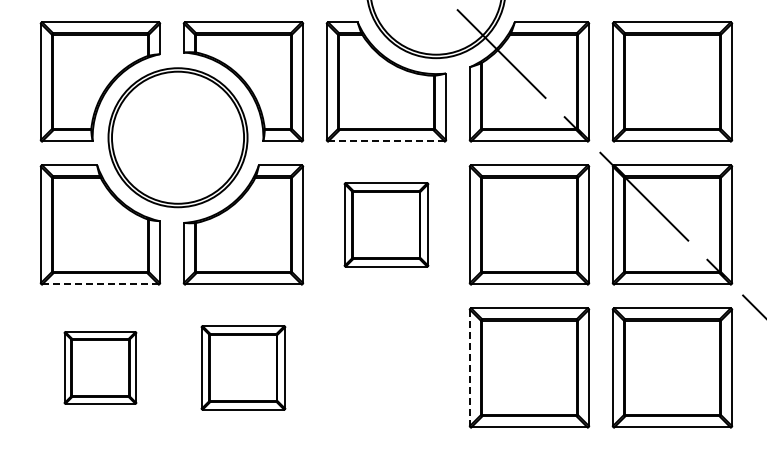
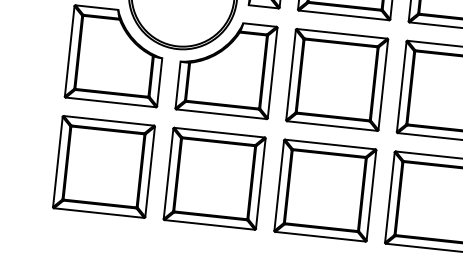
line: (386, 141) -> (344, 15), dashed -> solid
part: (386, 224) -> (337, 79), size x1.43
line: (100, 284) -> (110, 102), dashed -> solid
part: (100, 367) -> (104, 166), size x1.67
part: (243, 367) -> (214, 178), size x1.43
part: (386, 367) -> (325, 190), added
line: (469, 368) -> (389, 197), dashed -> solid

